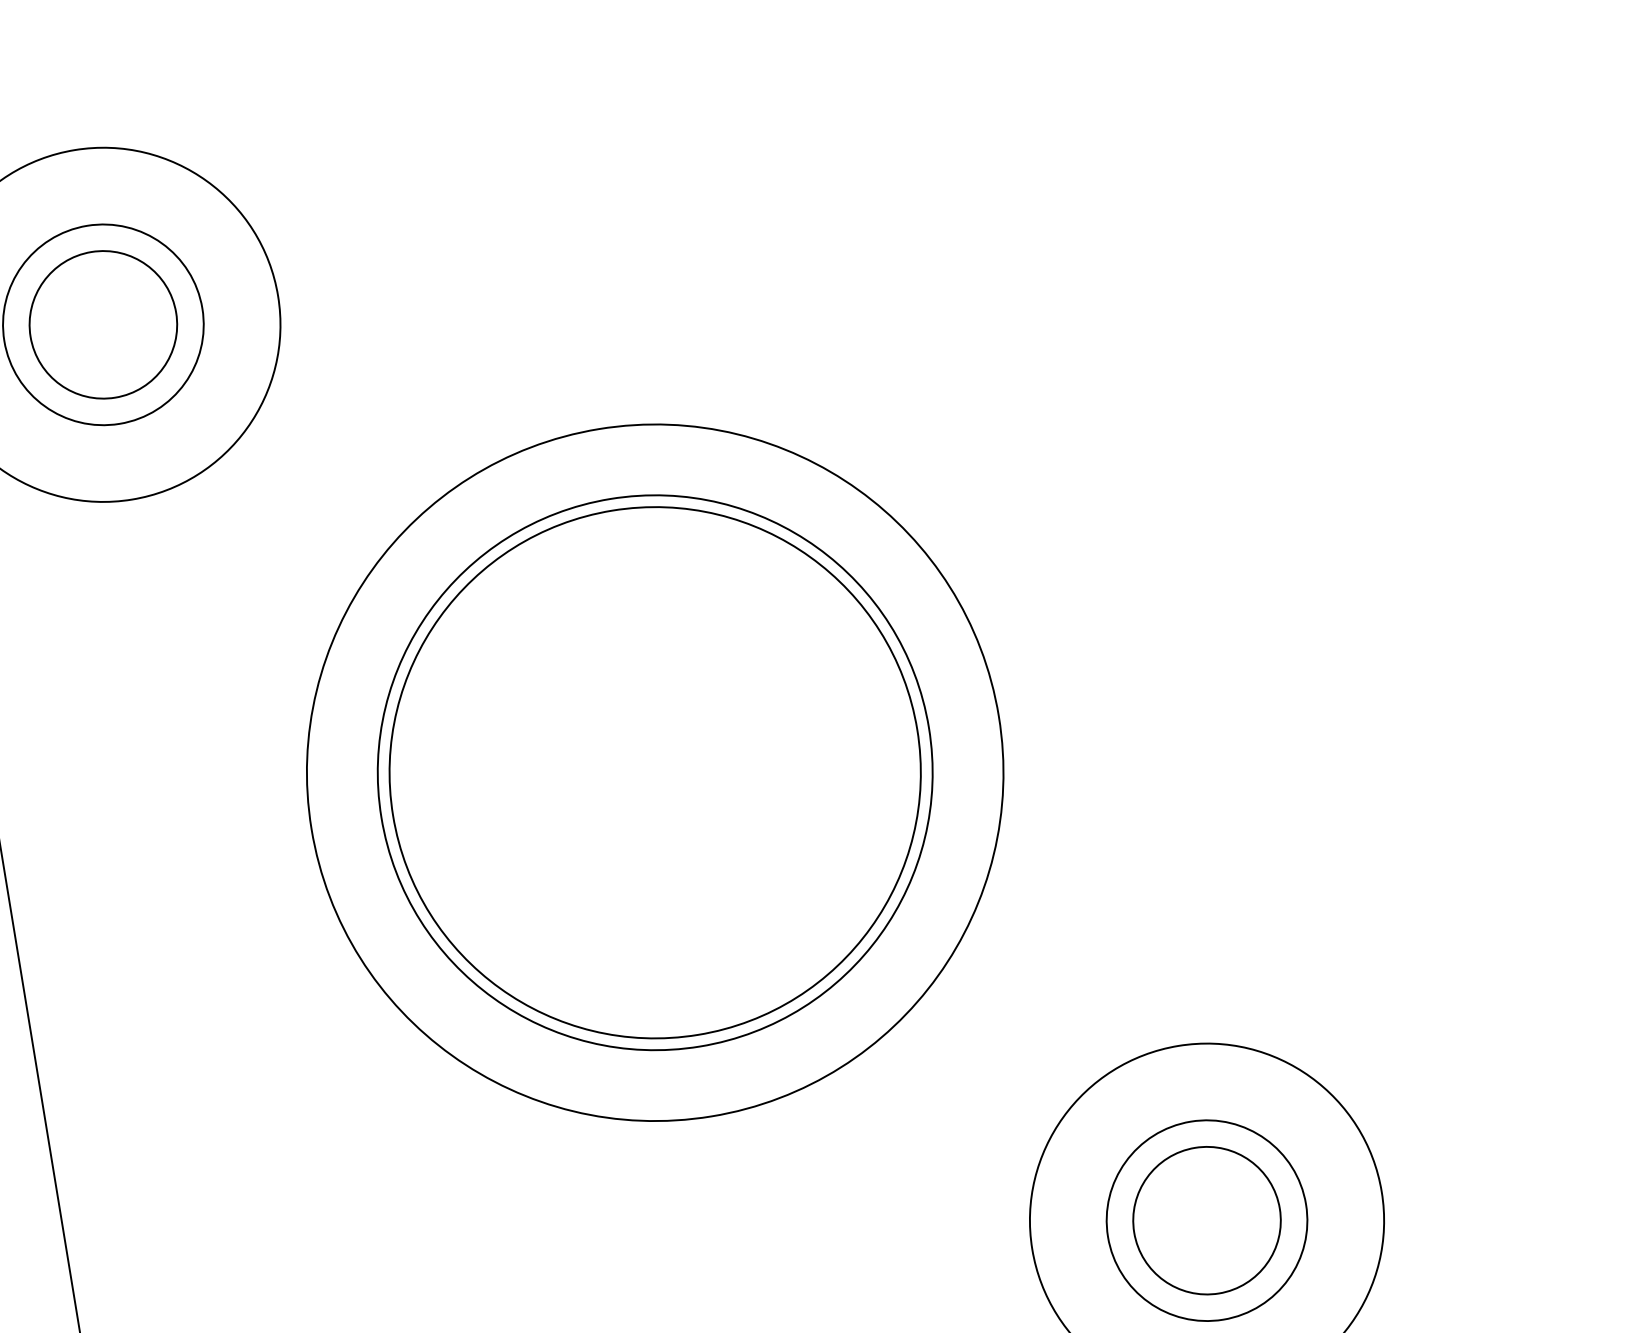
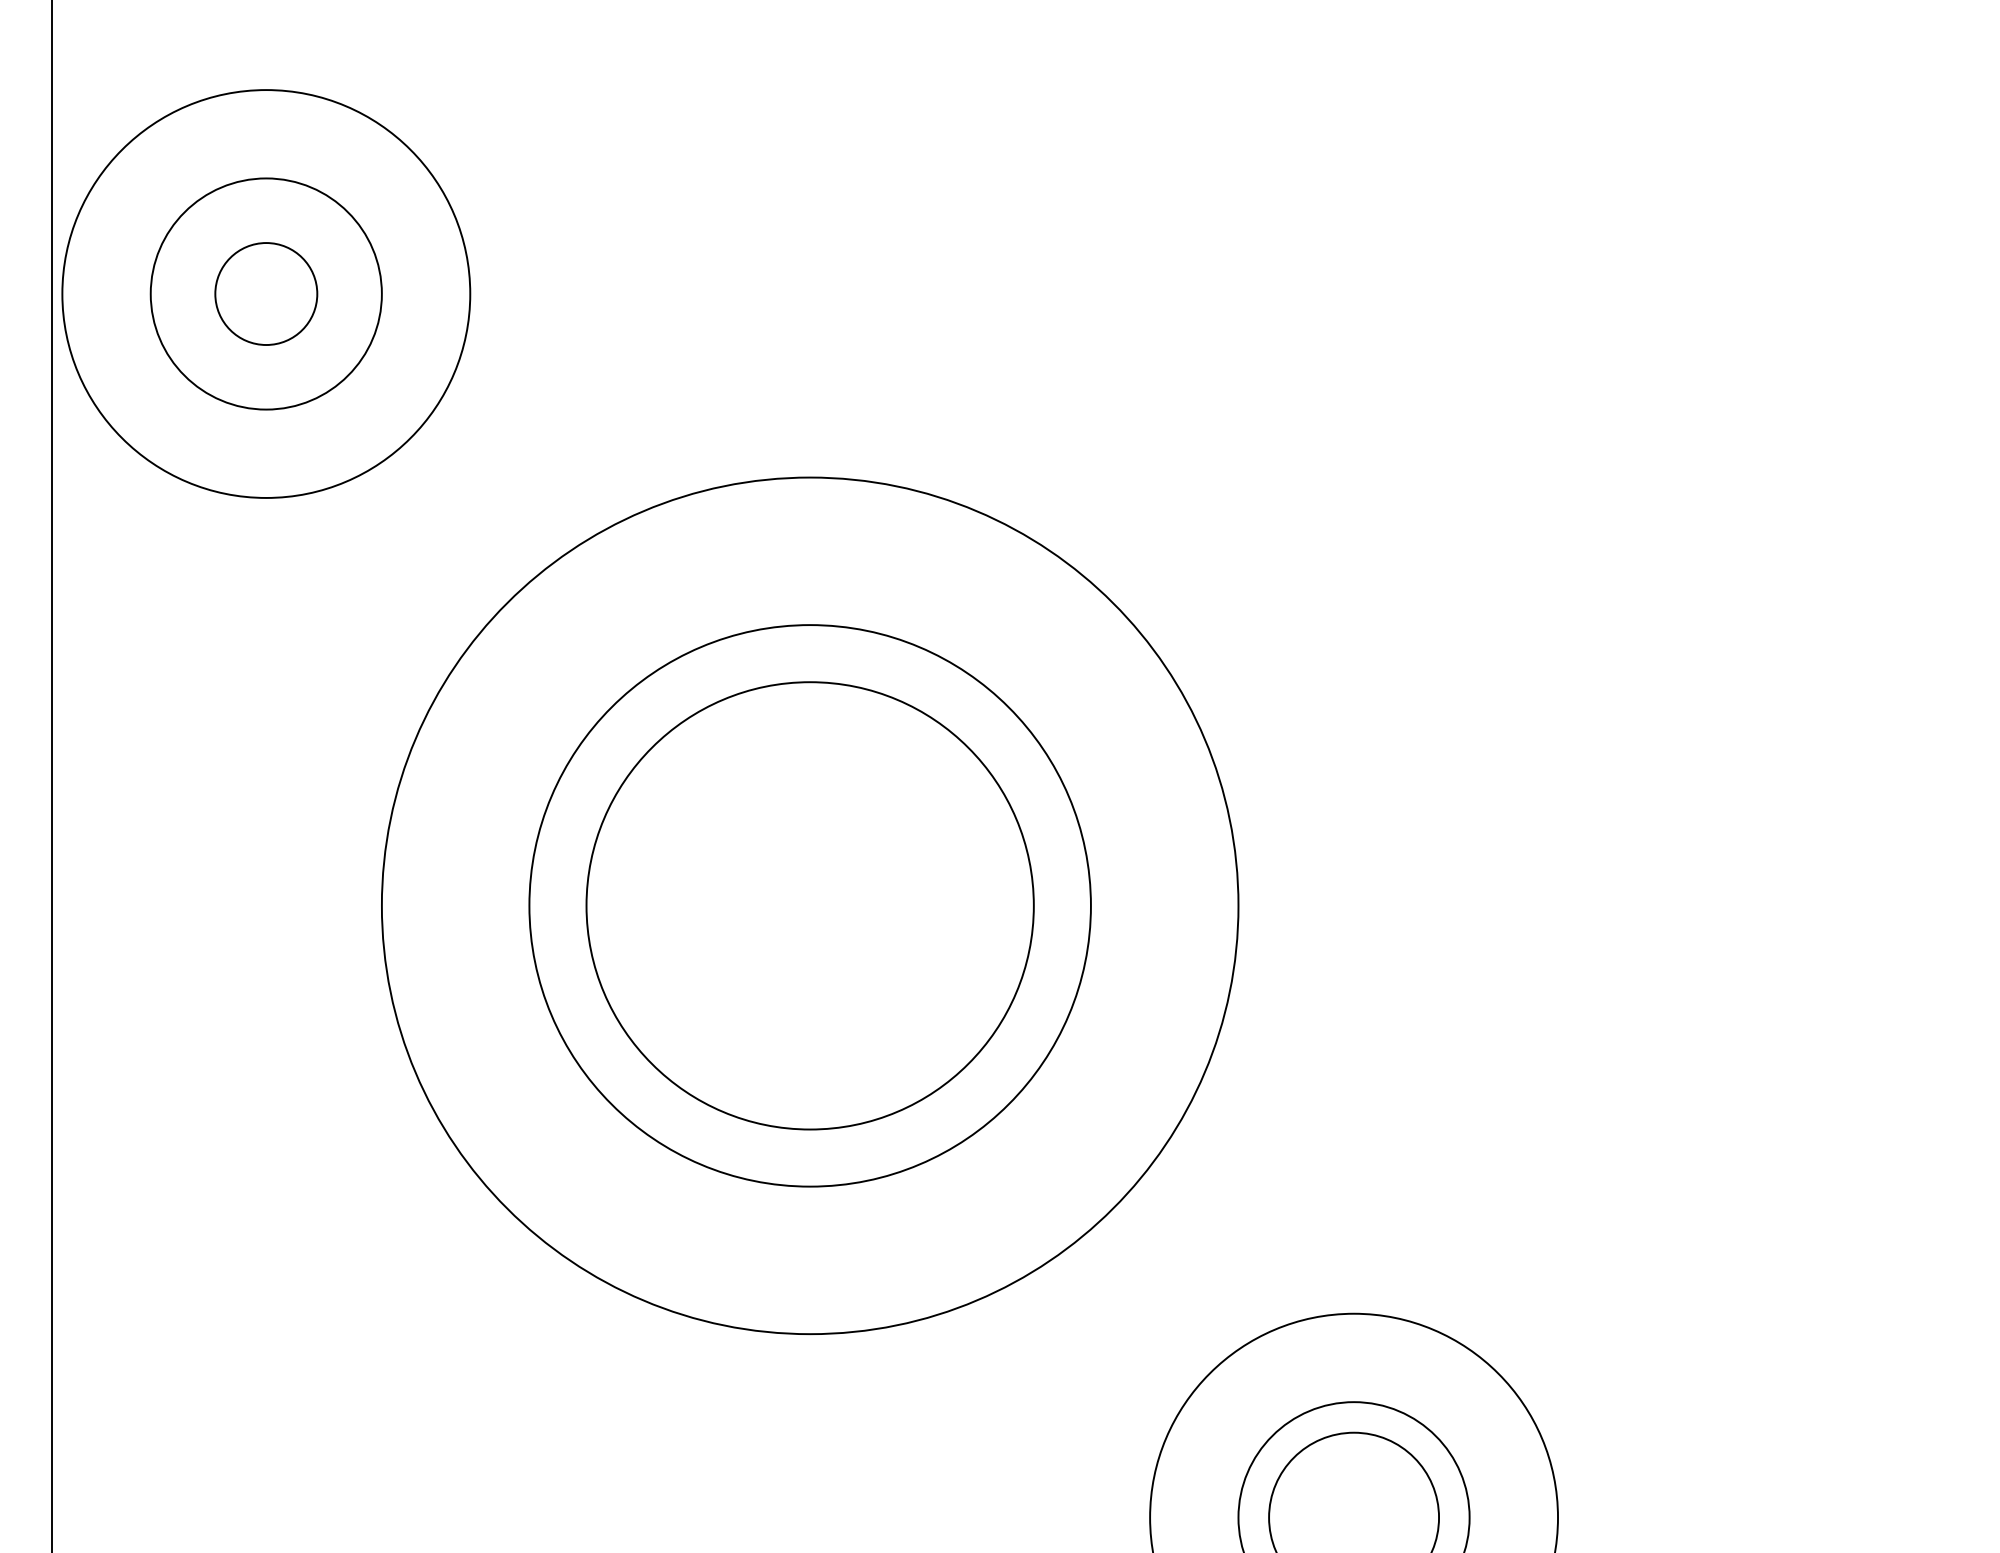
circle: (103, 325) -> (266, 294), size x0.6
circle: (654, 772) -> (809, 905), size x0.7
circle: (655, 772) -> (810, 905), size x0.7
circle: (655, 772) -> (810, 905), size x1.4

